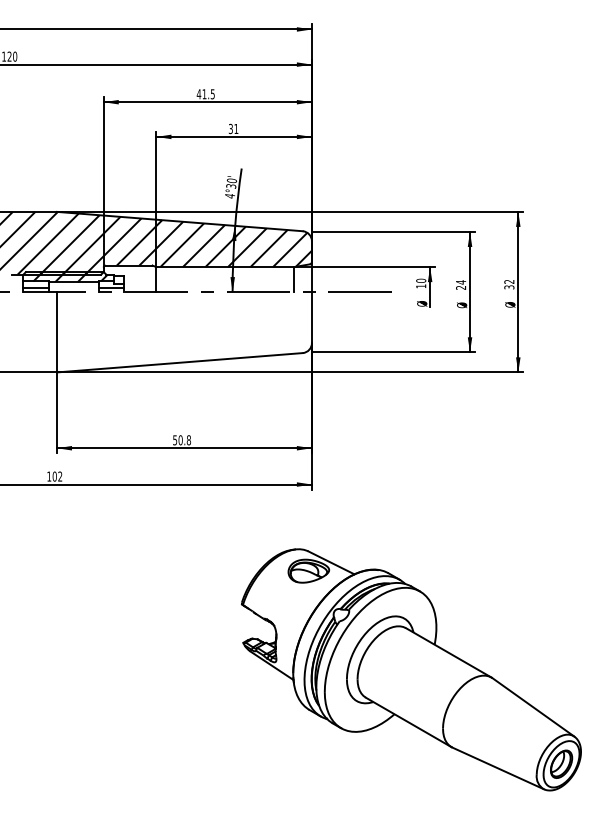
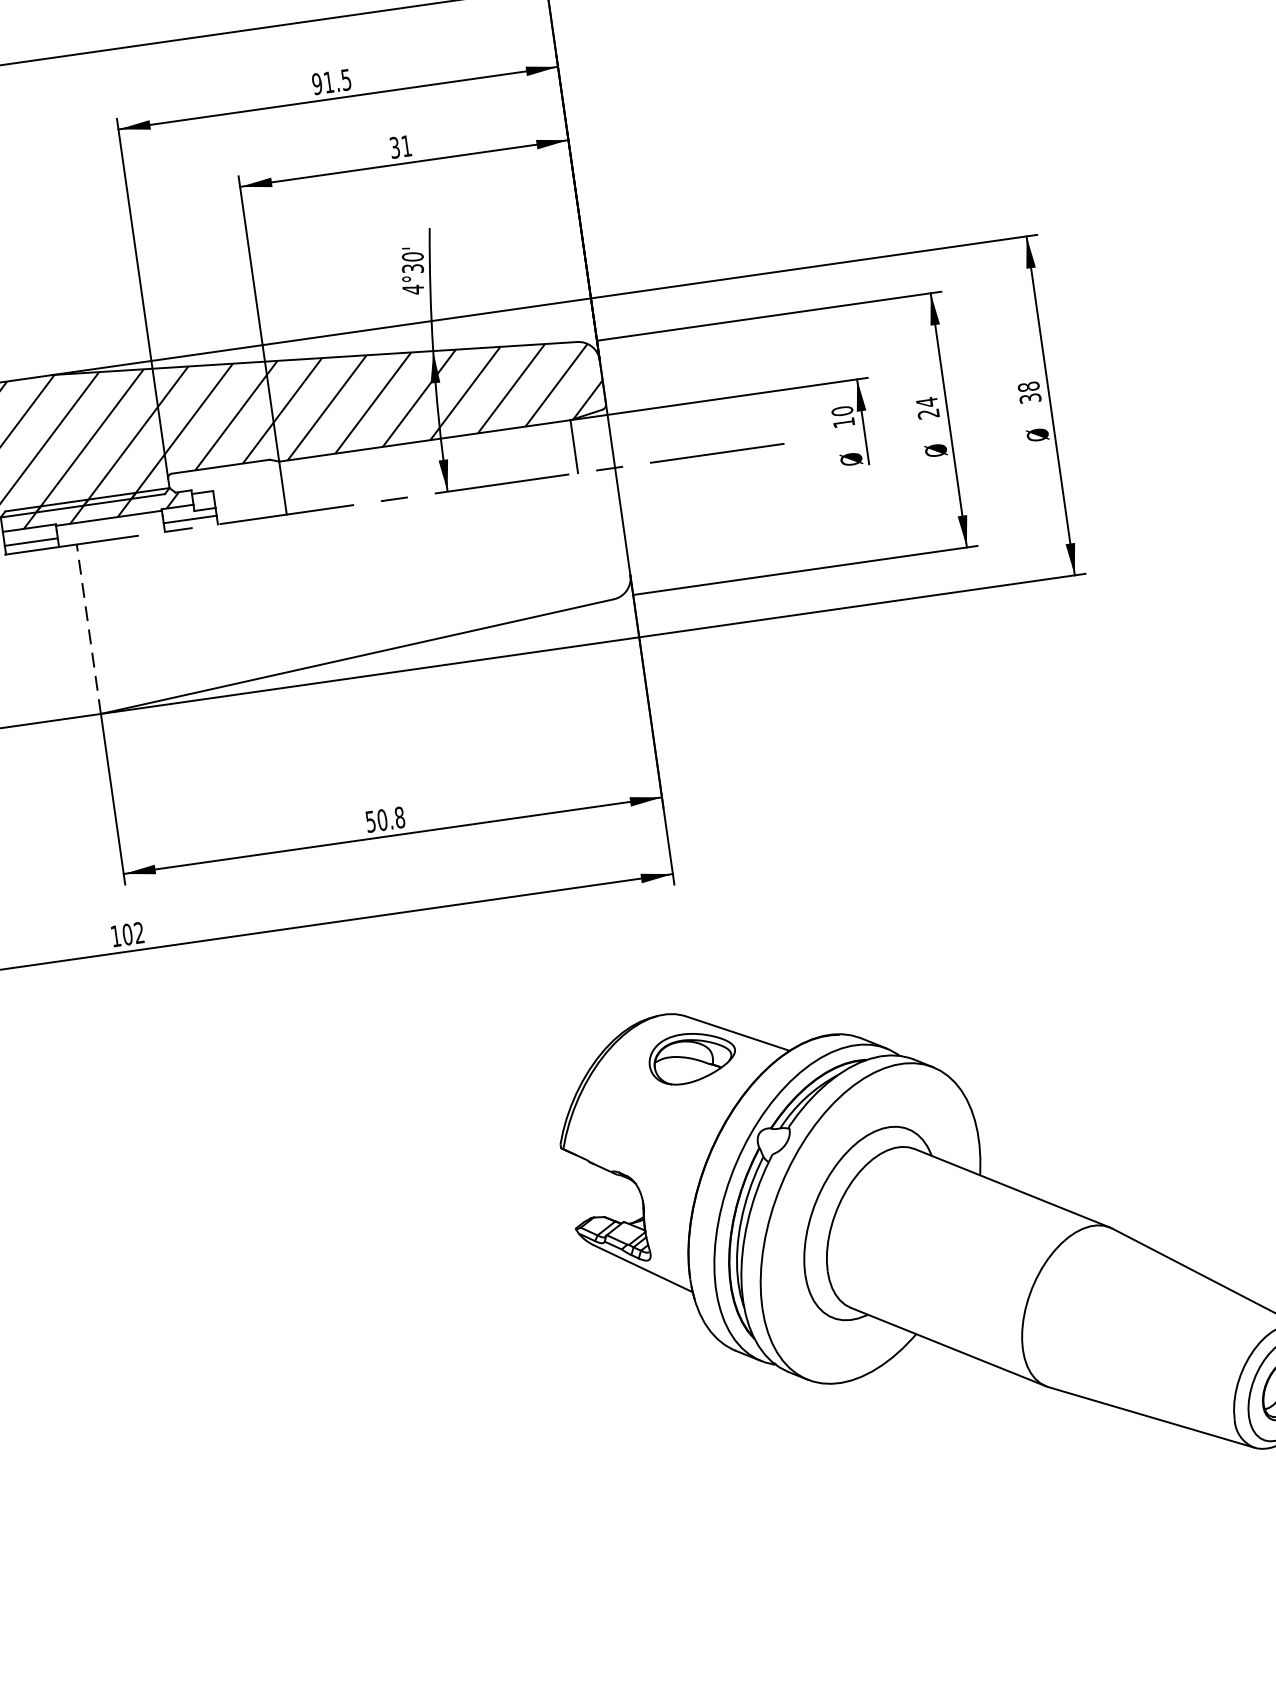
text: (198, 94) -> (316, 84), 41.5 -> 91.5
text: (509, 281) -> (1028, 386), 32 -> 38
line: (56, 331) -> (87, 627), solid -> dashed

